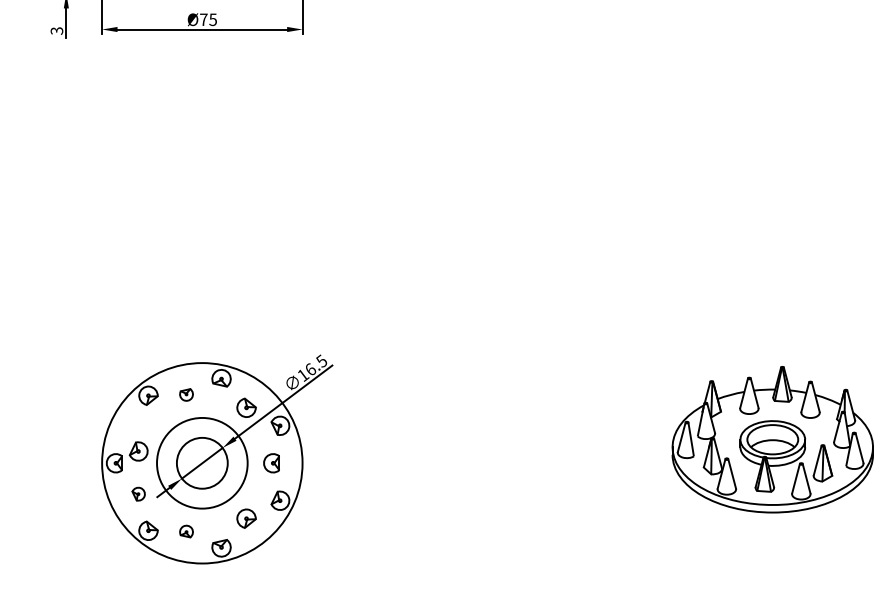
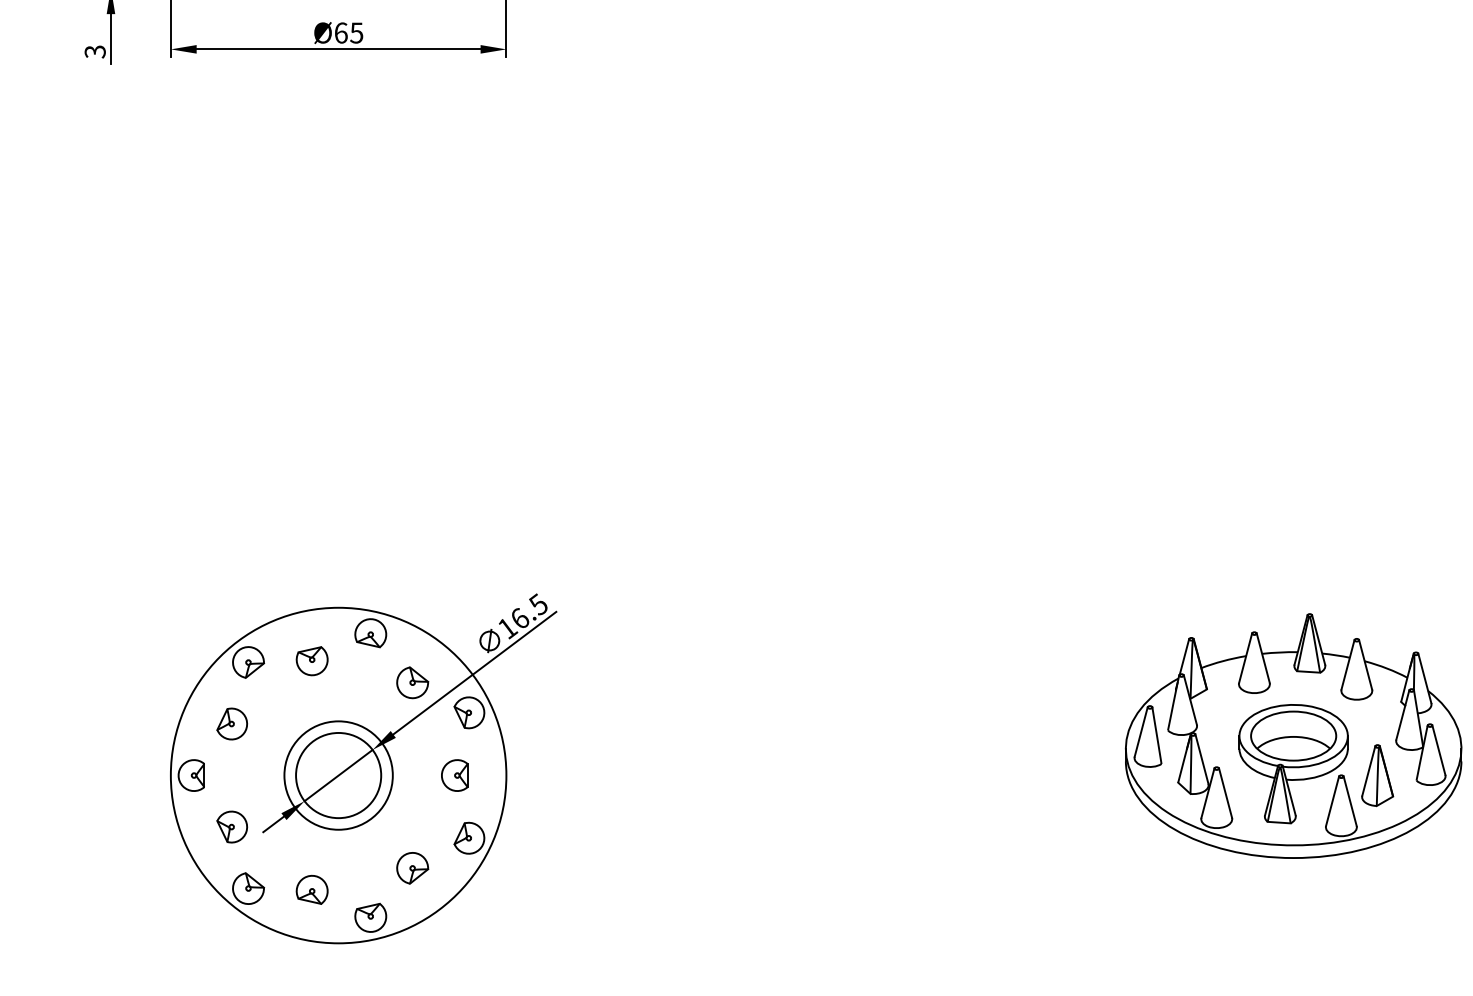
text: (203, 19) -> (340, 32), Ø75 -> Ø65
part: (186, 394) -> (312, 660), size x1.43
part: (138, 451) -> (231, 724), moved
circle: (201, 462) -> (337, 774), size x0.71
part: (138, 494) -> (231, 827), size x1.43
part: (186, 531) -> (312, 889), size x1.43

